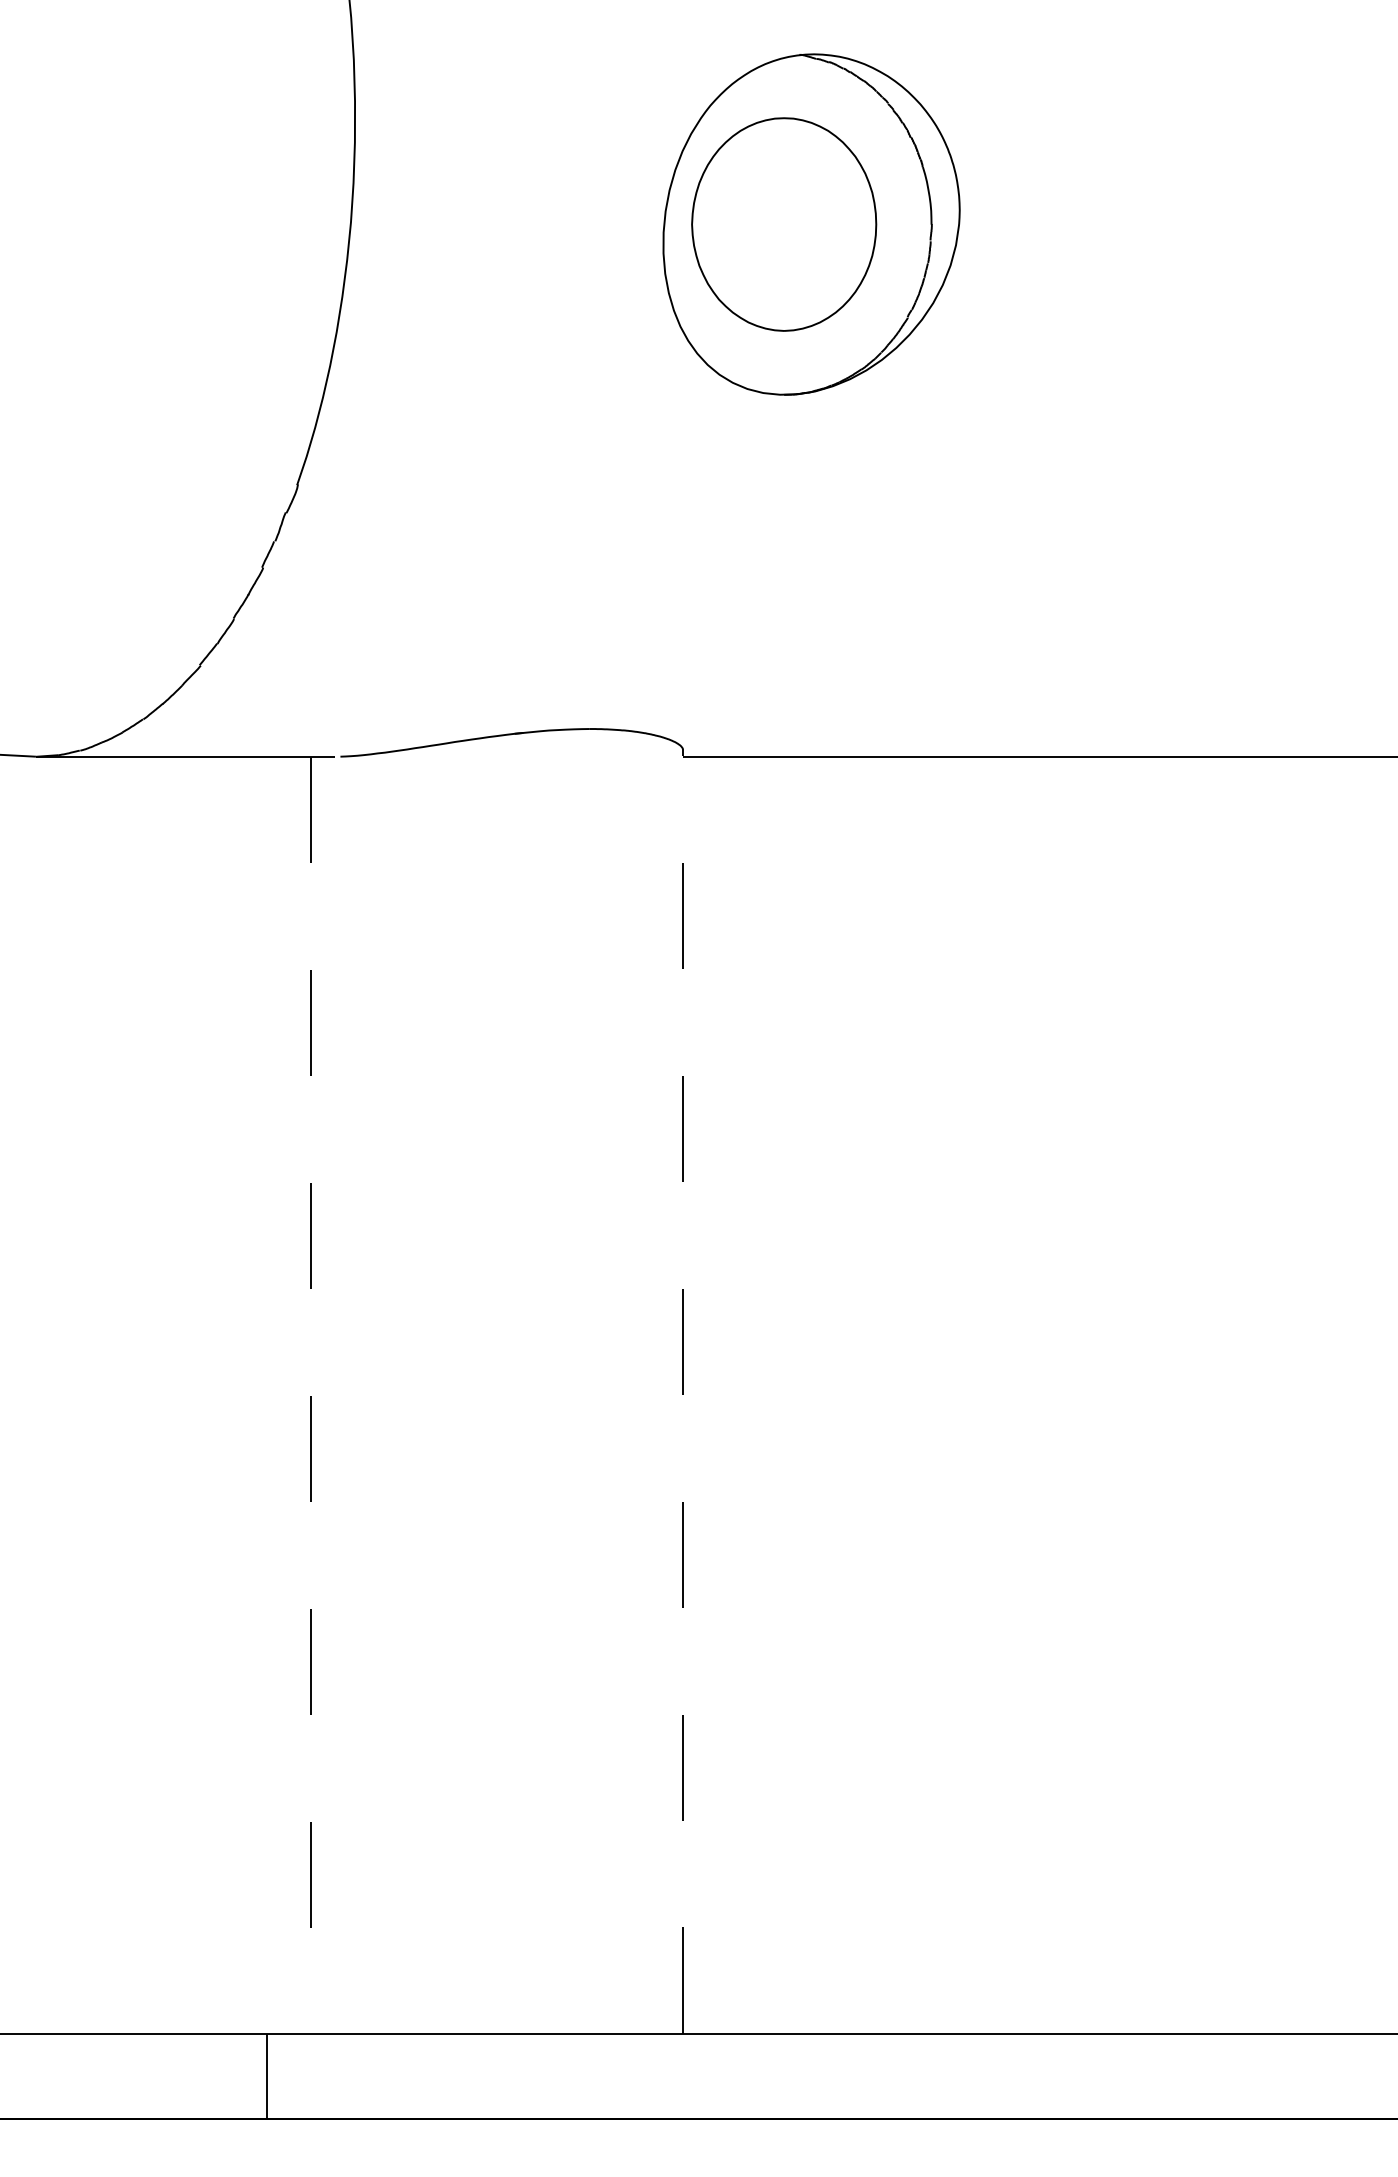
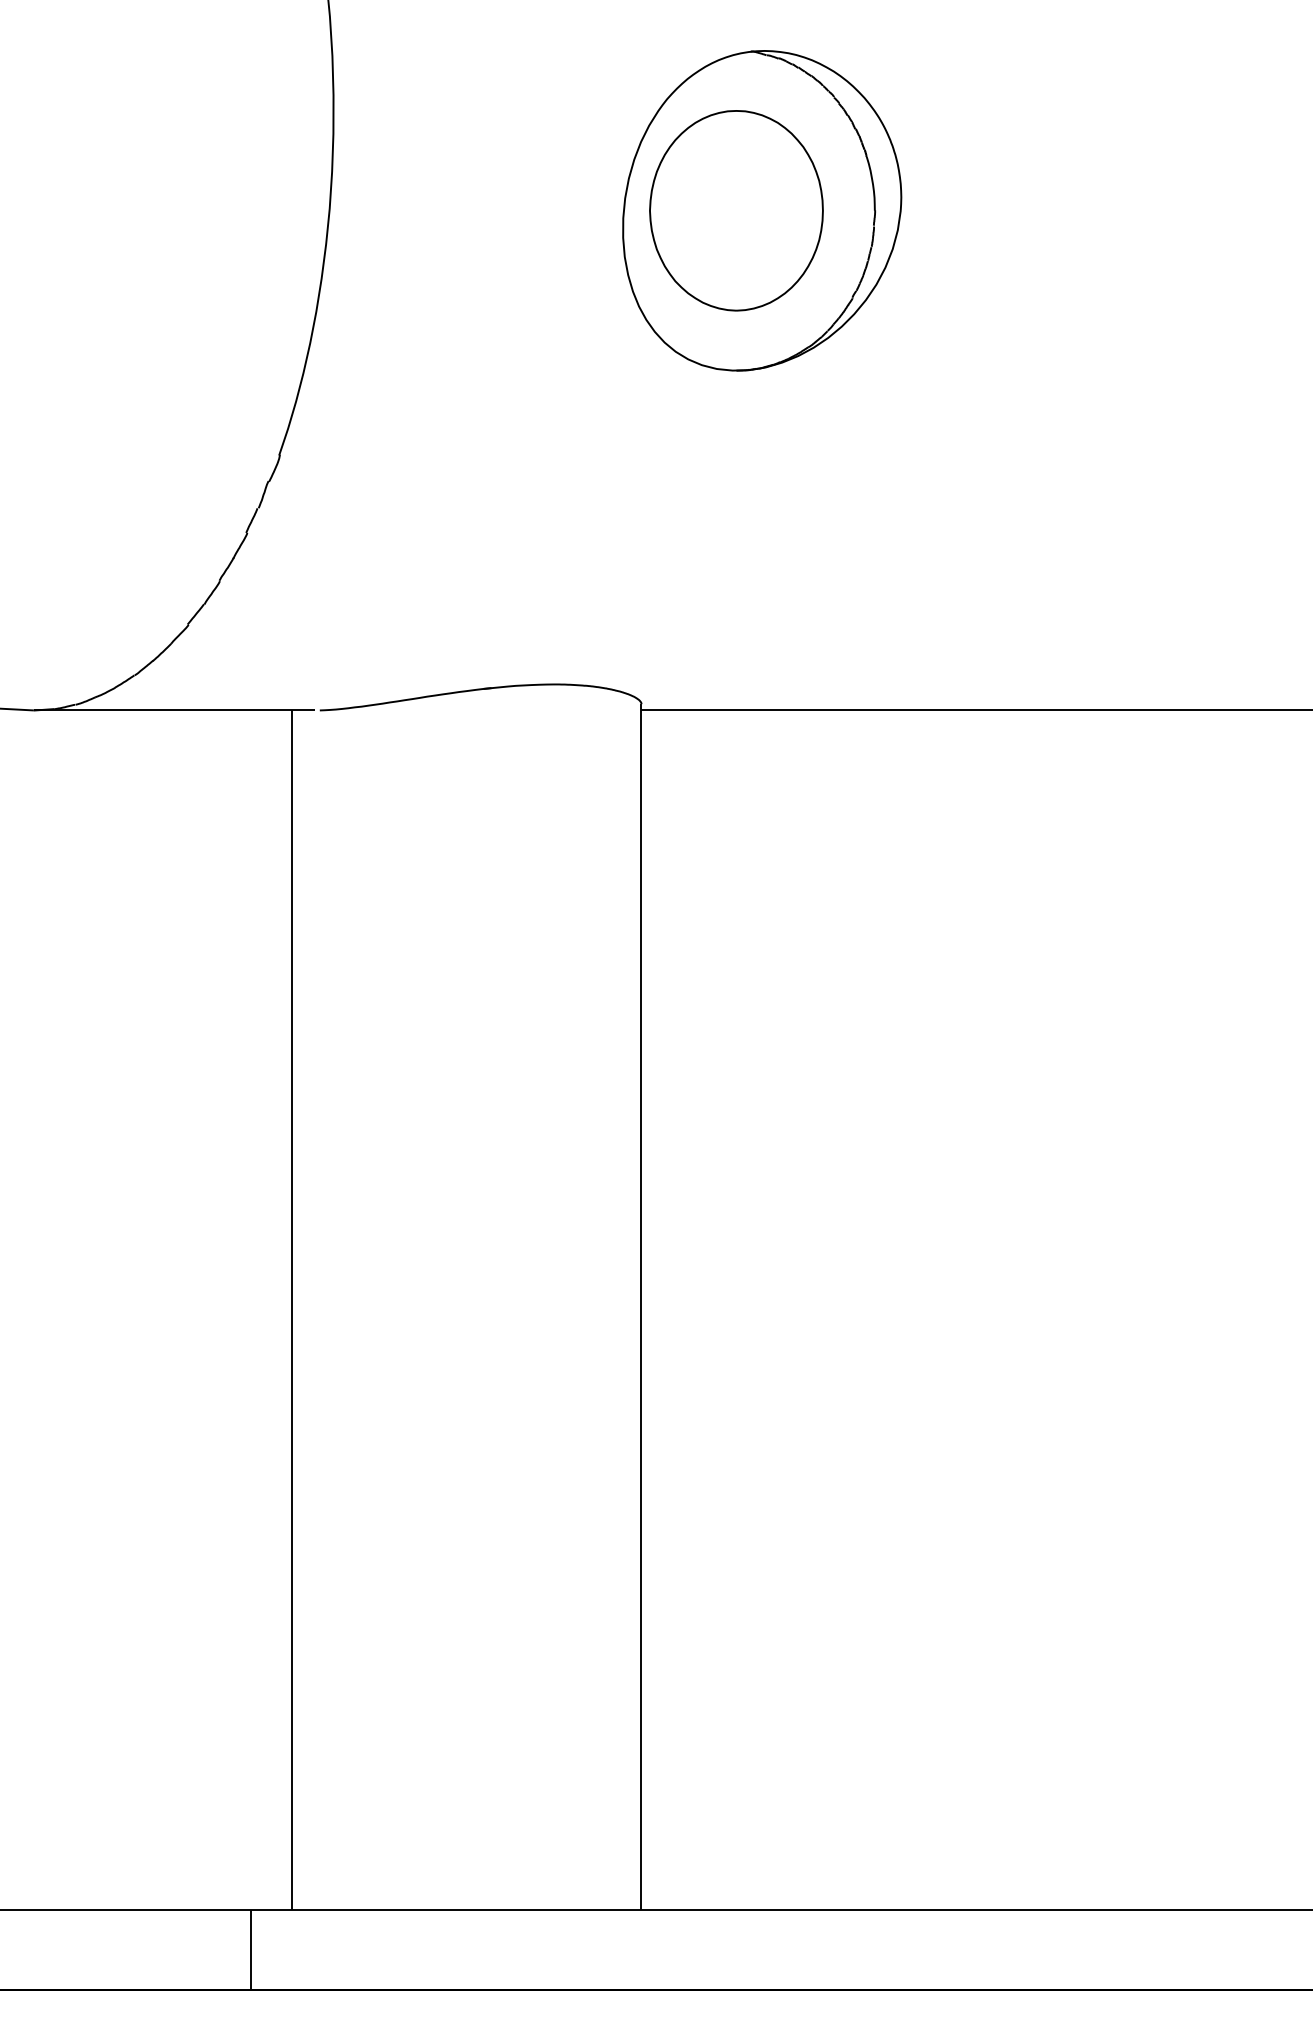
line: (683, 1391) -> (641, 1306), dashed -> solid
line: (310, 1395) -> (291, 1310), dashed -> solid

